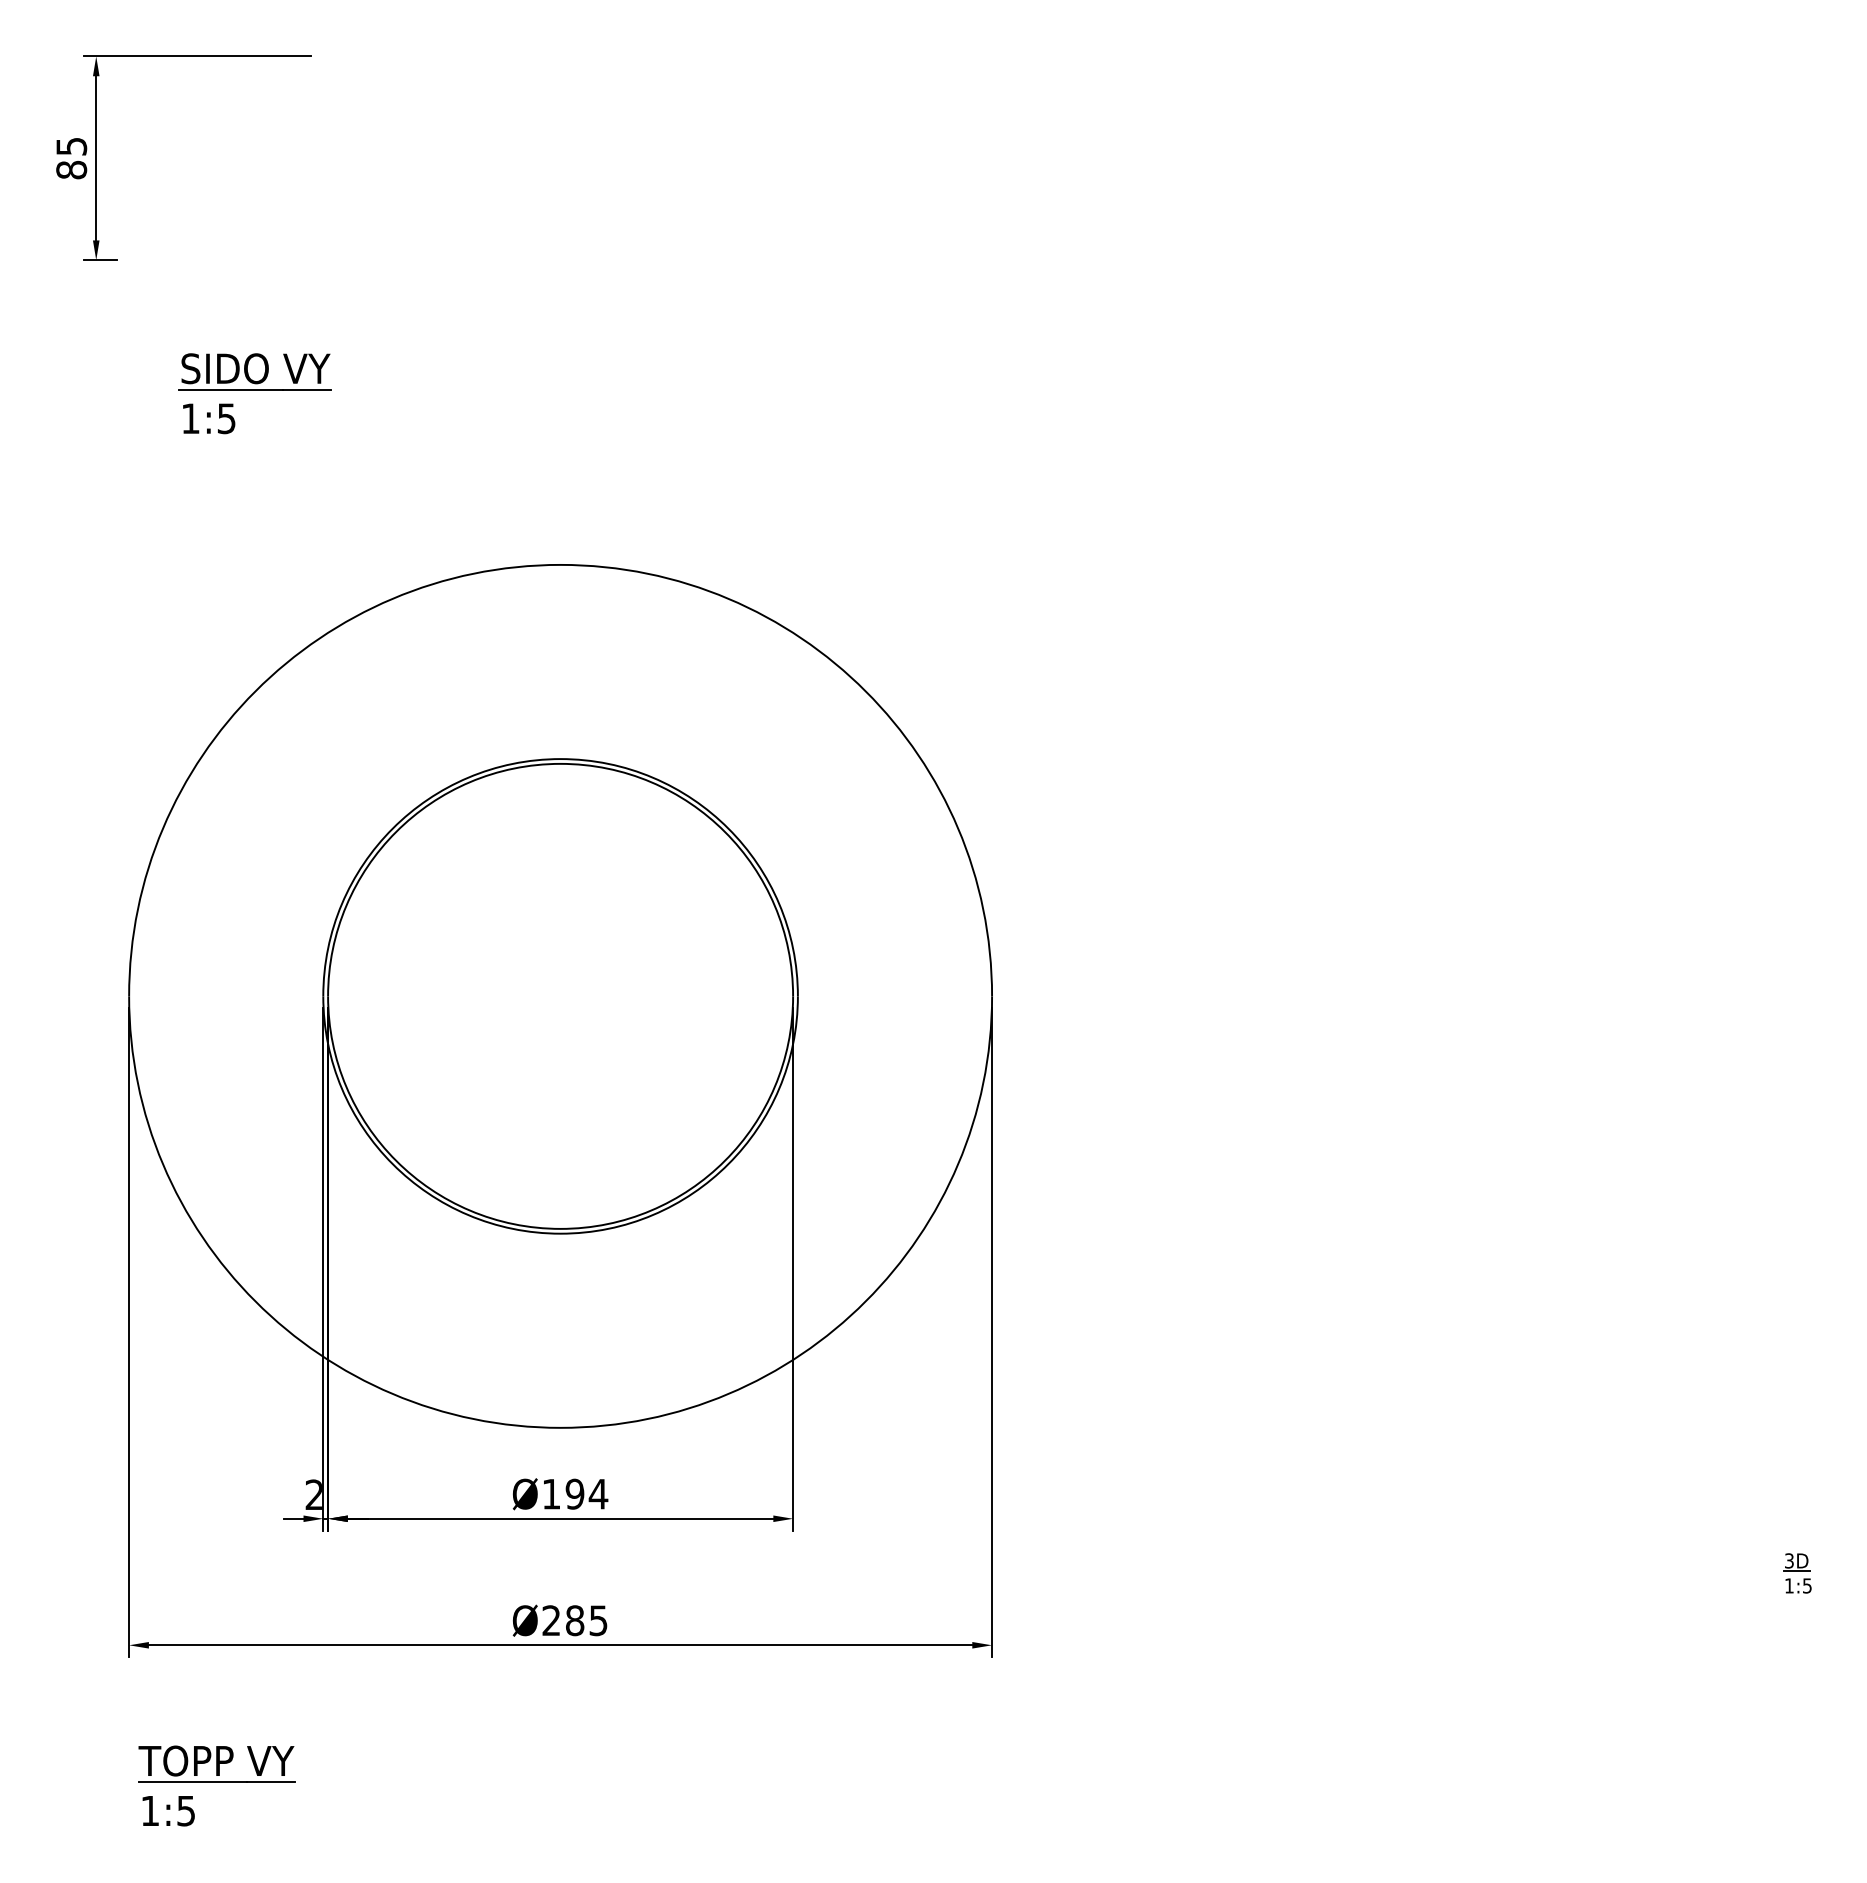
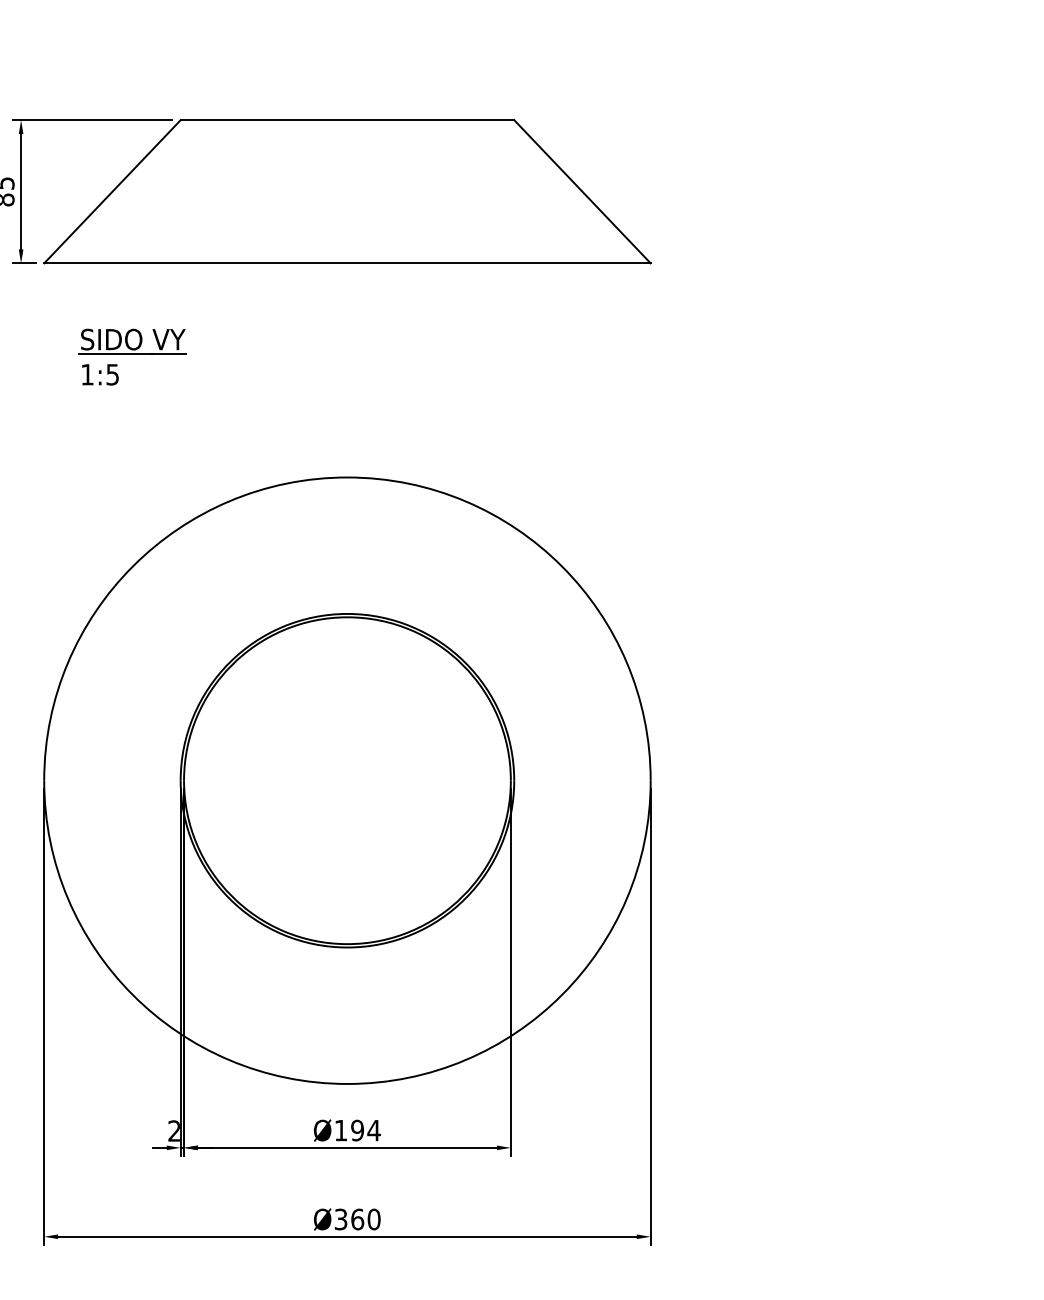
part: (560, 158) -> (347, 191), added
text: (574, 1620) -> (357, 1219), Ø285 -> Ø360

